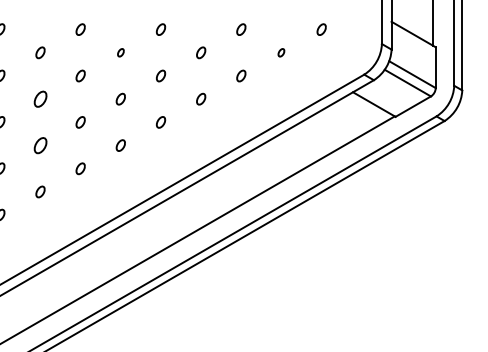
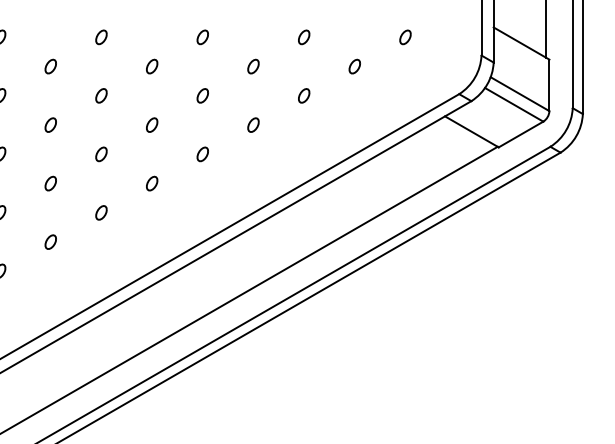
part: (121, 52) -> (152, 66), size x1.43
part: (281, 52) -> (354, 66), size x1.43
part: (40, 98) -> (50, 124), size x0.71
part: (40, 145) -> (50, 183), size x0.71

